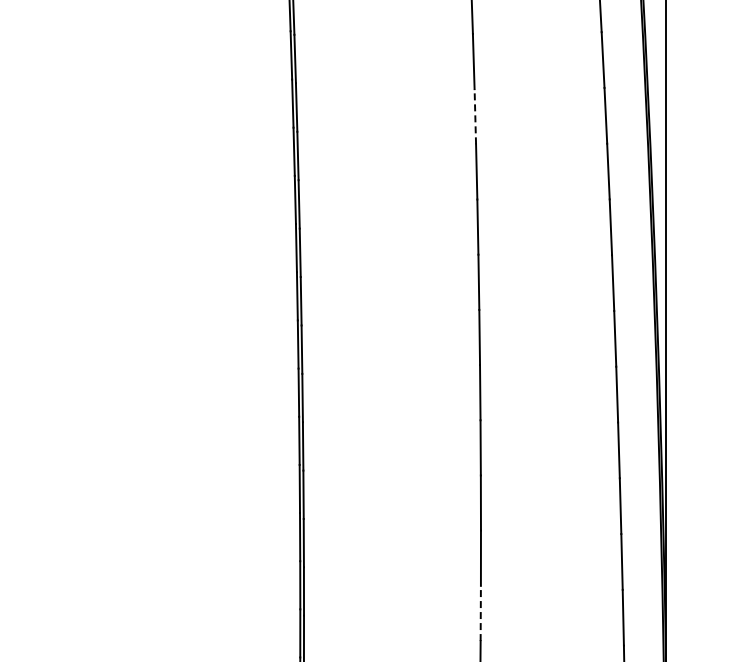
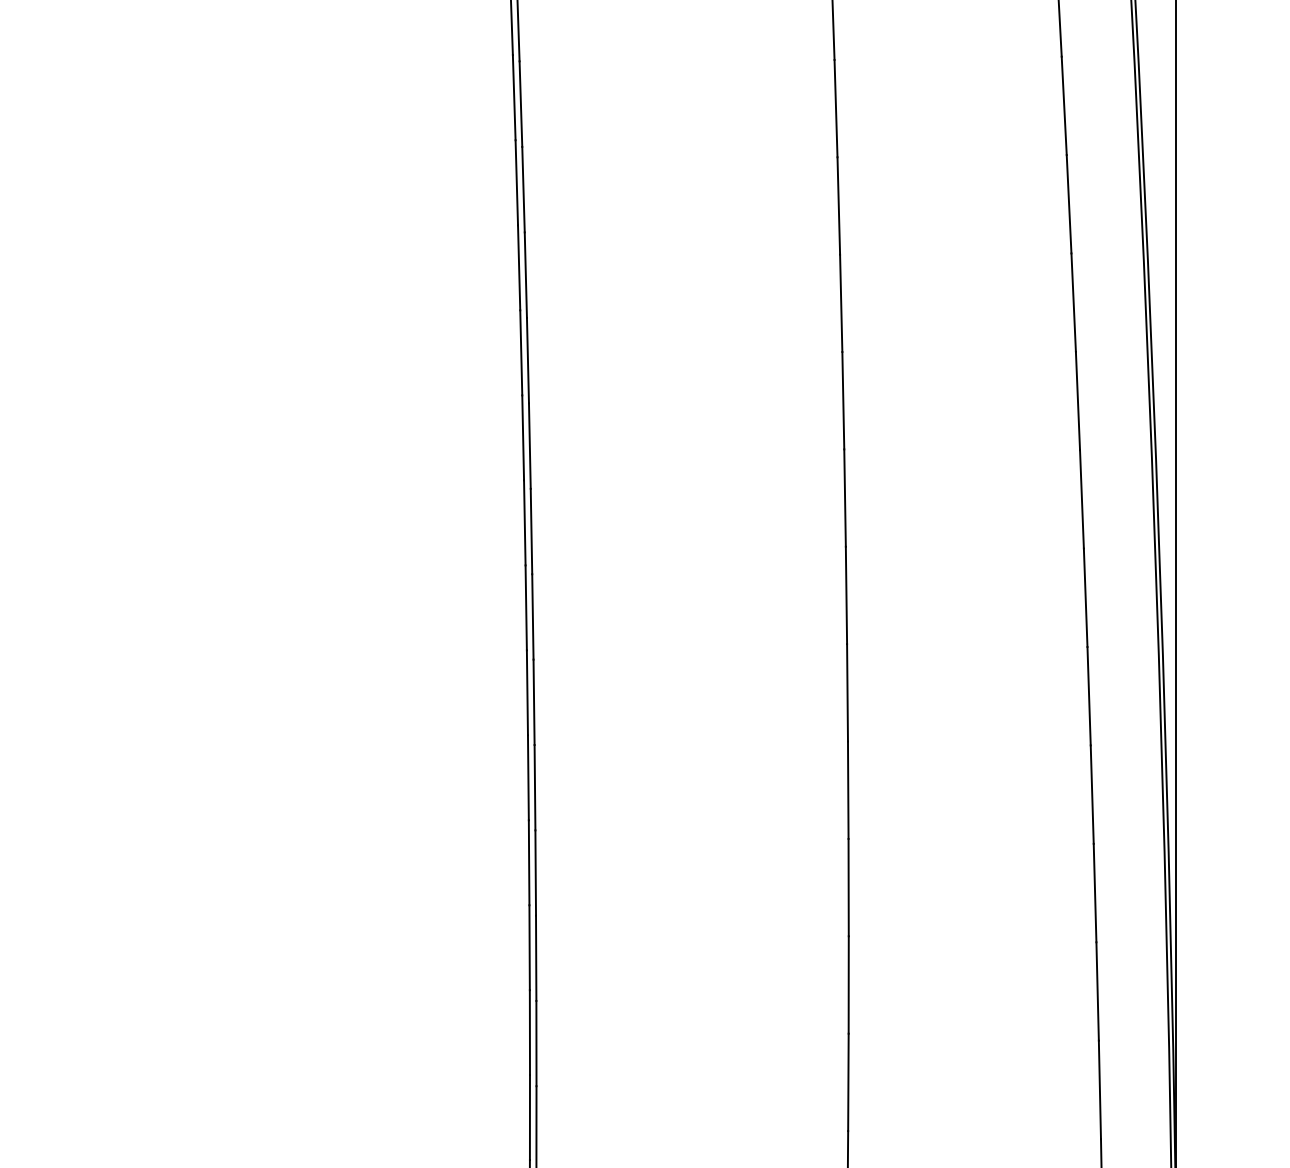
line: (475, 116) -> (839, 205), dashed -> solid
line: (480, 613) -> (847, 1082), dashed -> solid

